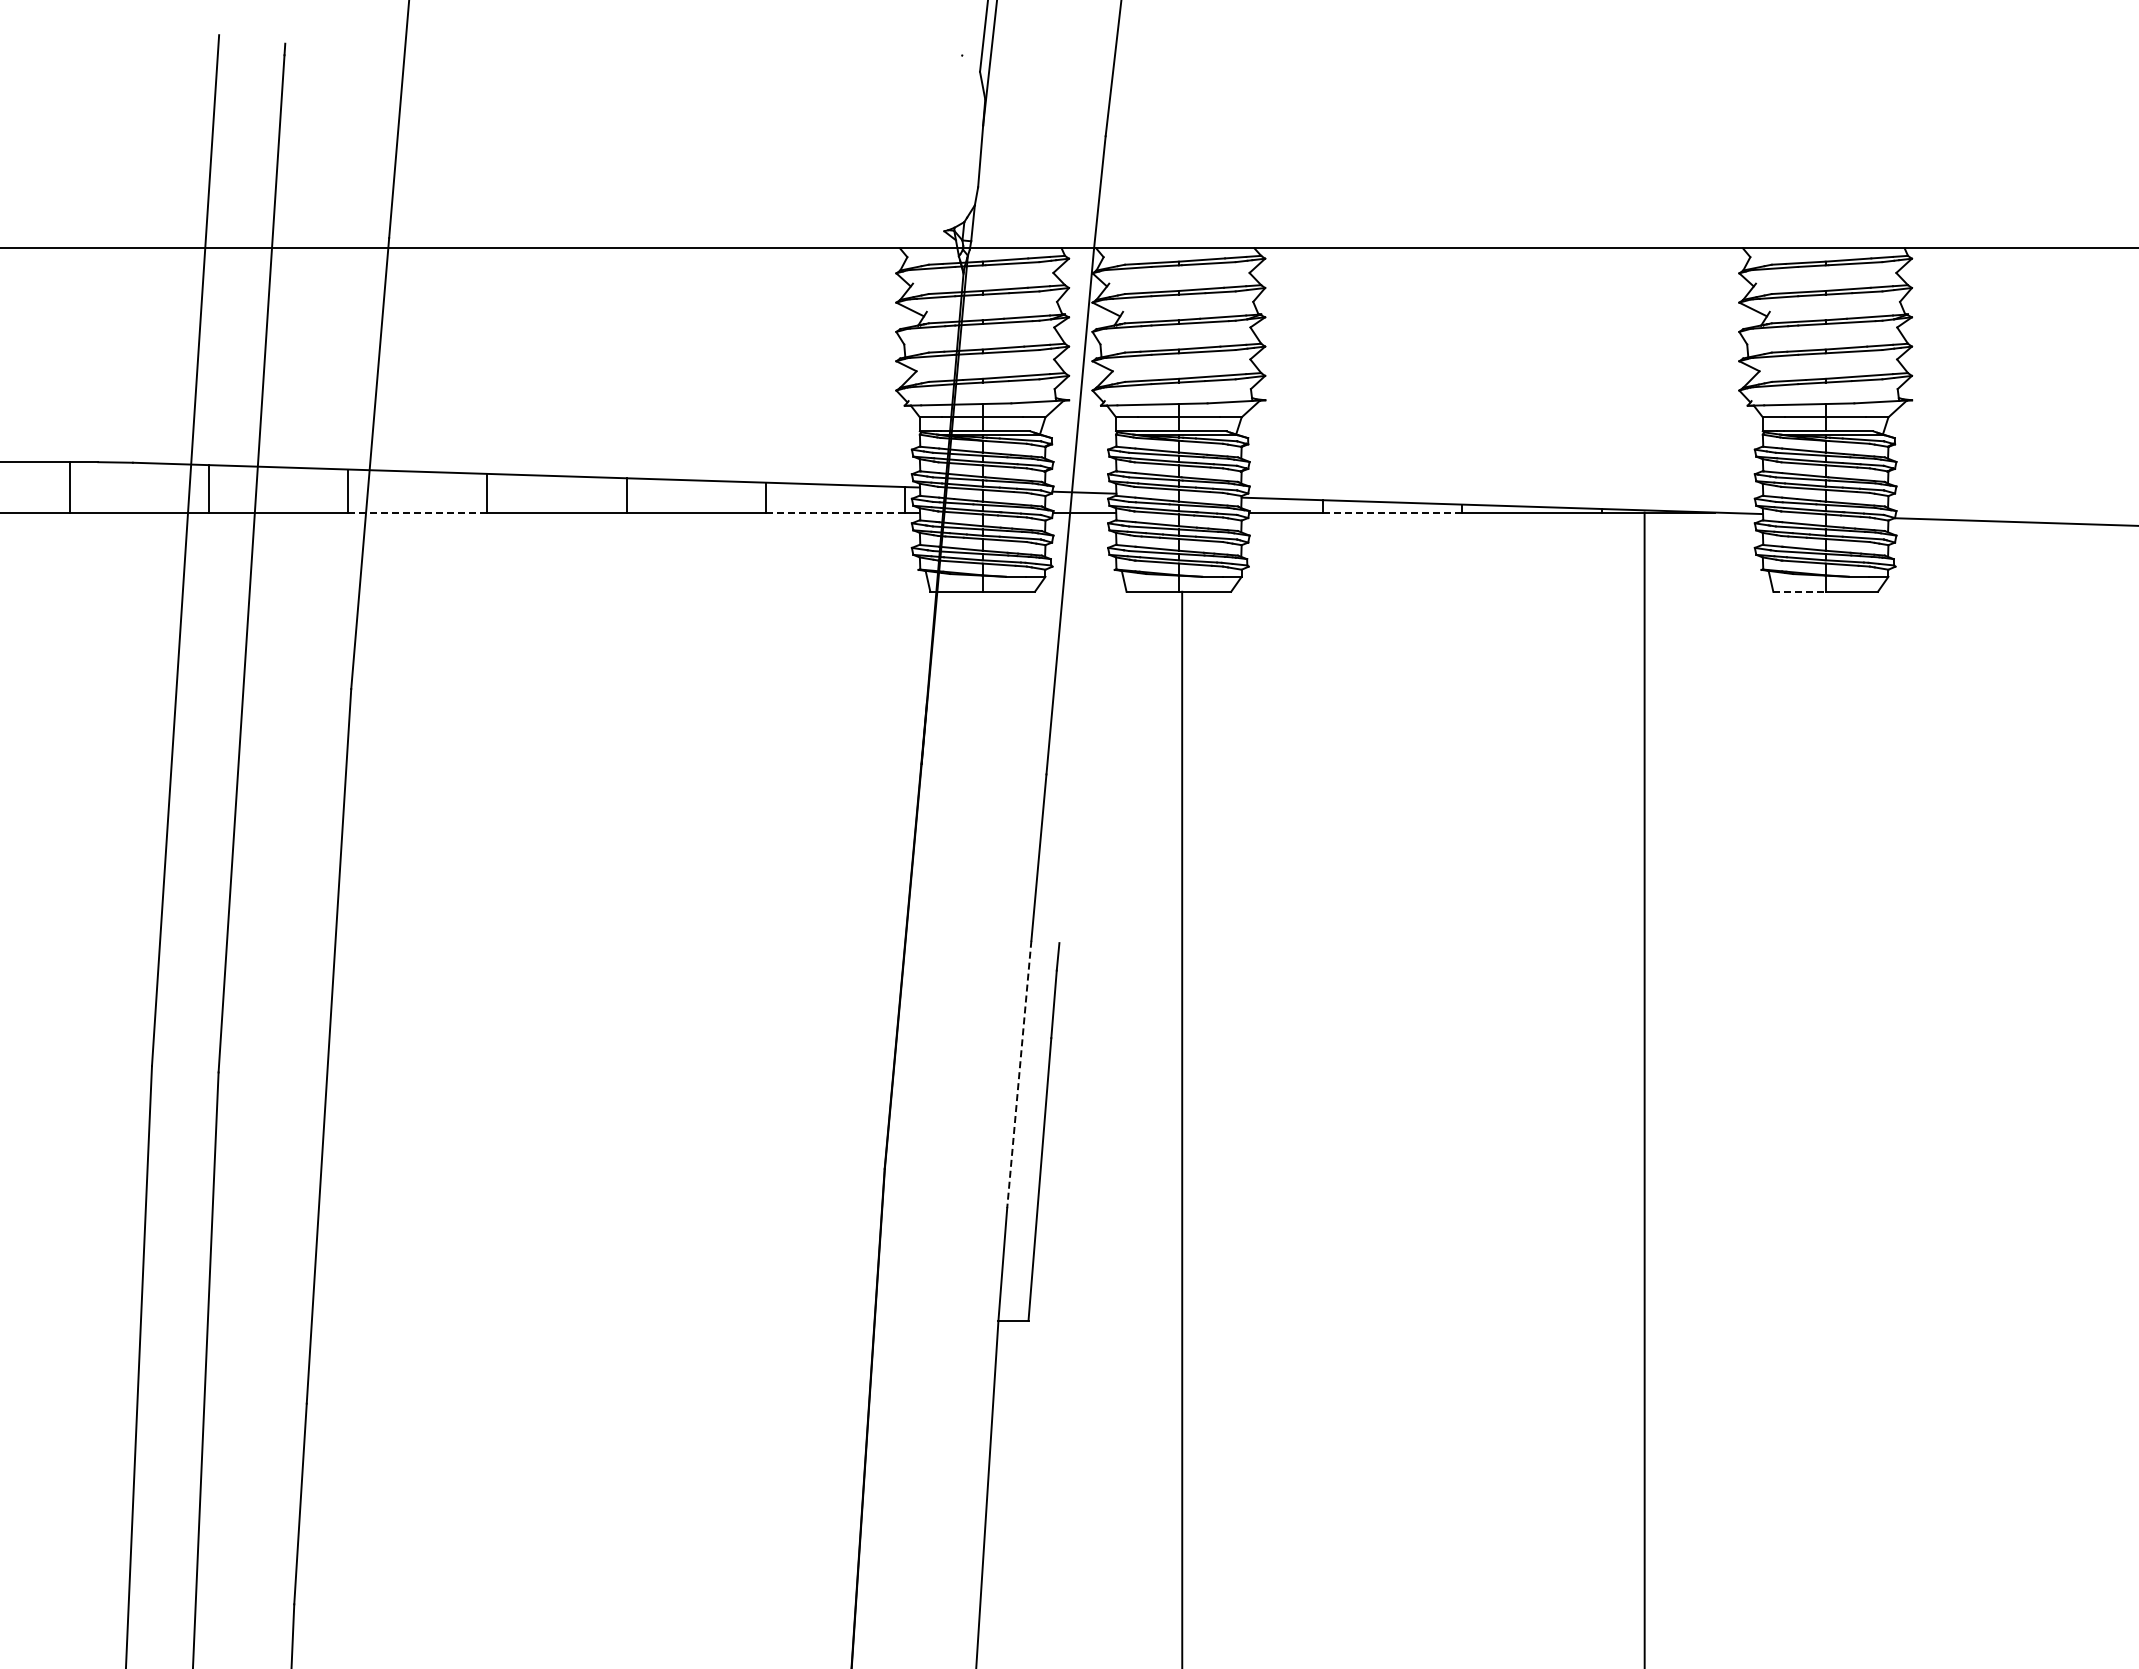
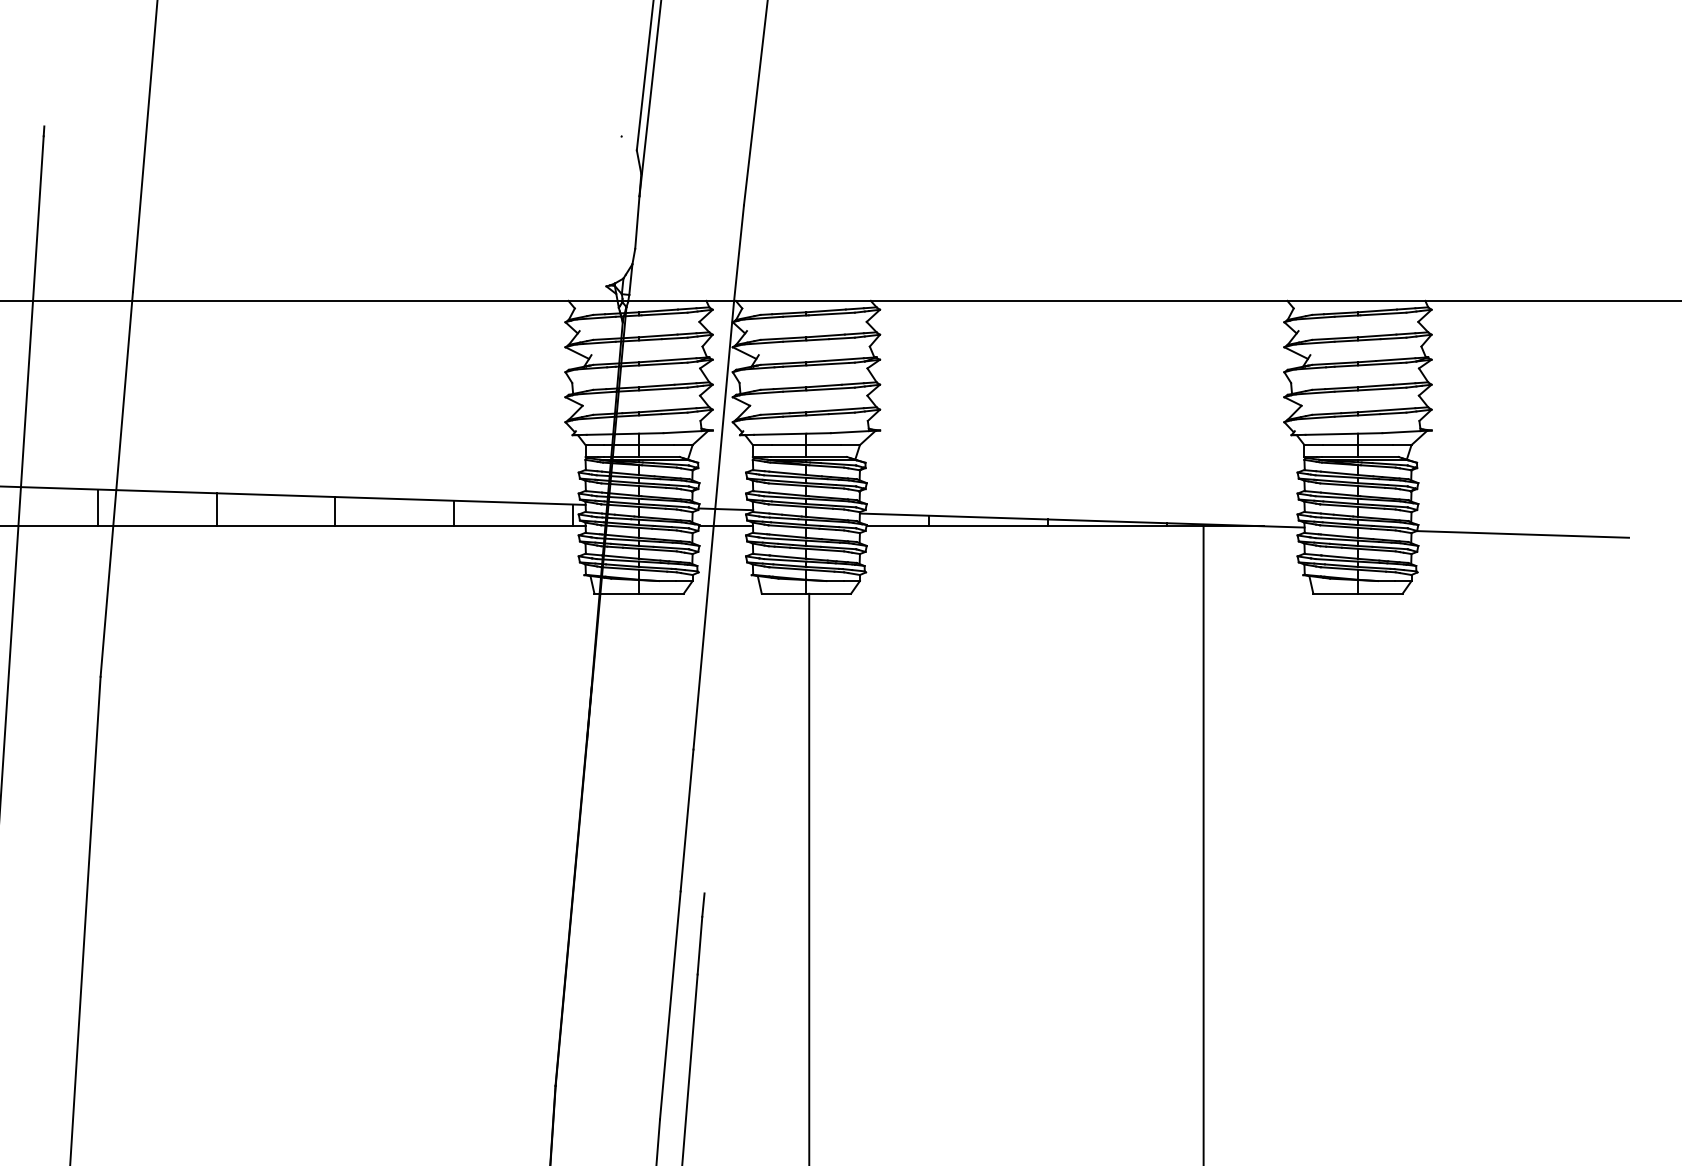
line: (417, 512) -> (157, 526), dashed -> solid
line: (835, 512) -> (513, 526), dashed -> solid
line: (1392, 512) -> (988, 526), dashed -> solid
line: (1799, 591) -> (1335, 593), dashed -> solid
line: (1019, 1074) -> (670, 1005), dashed -> solid

